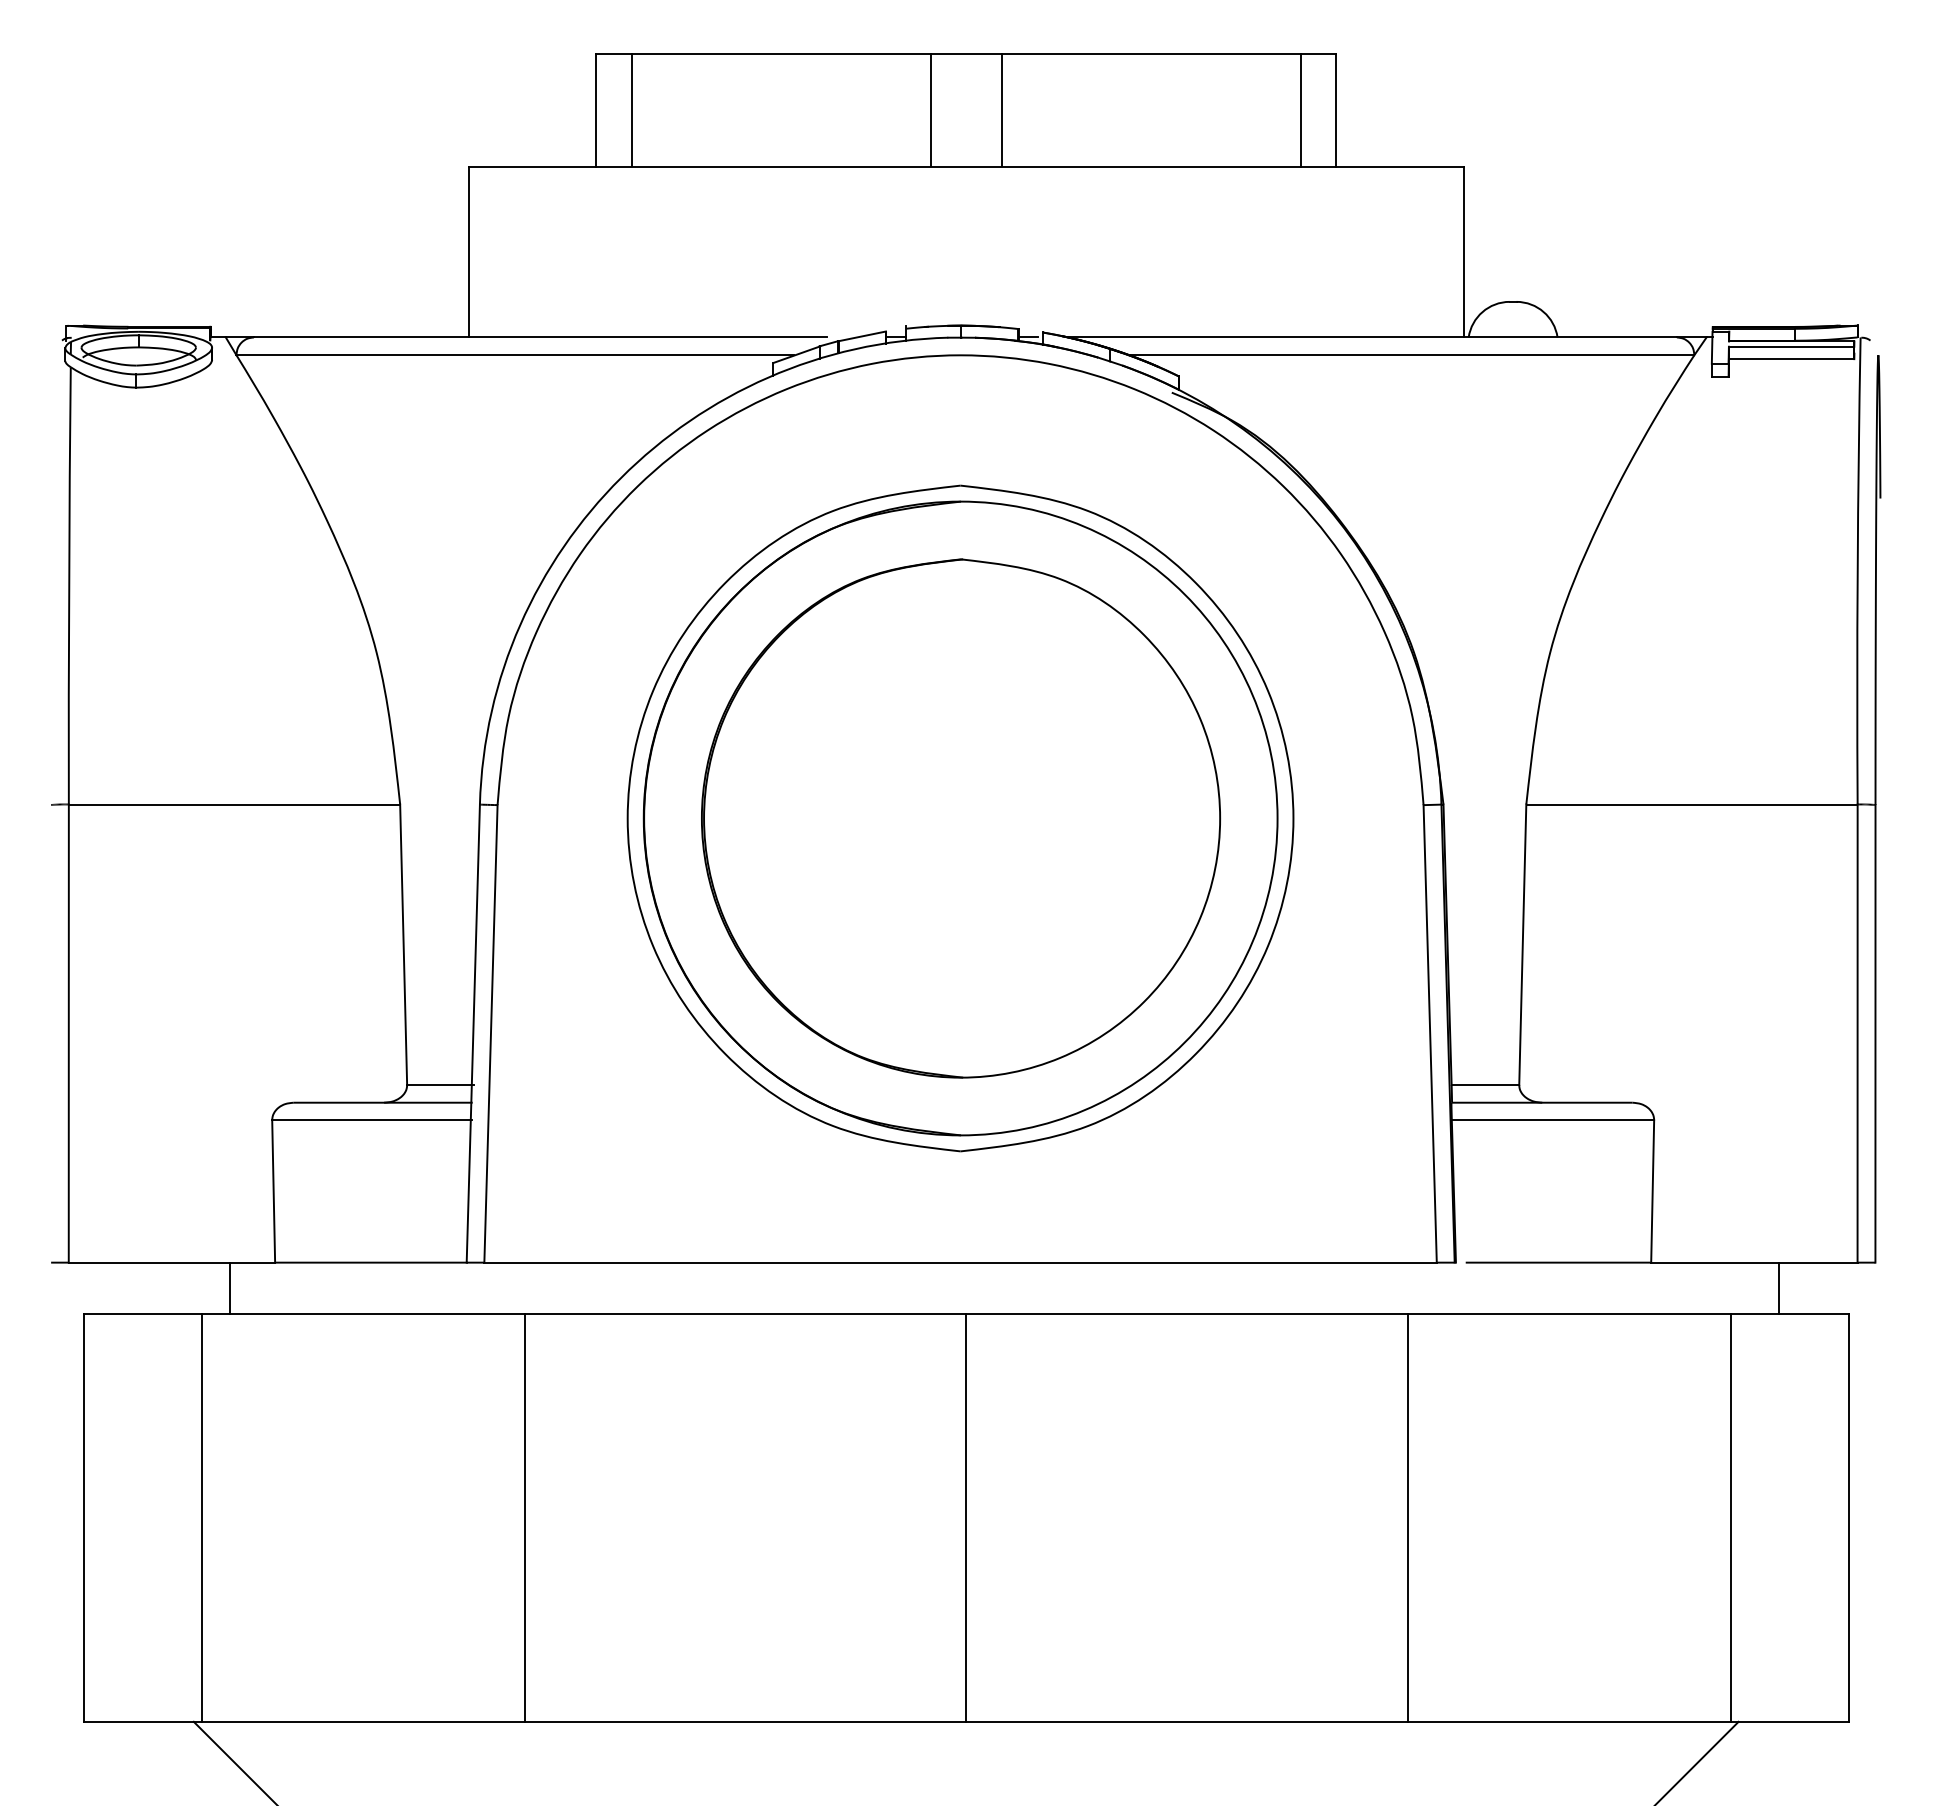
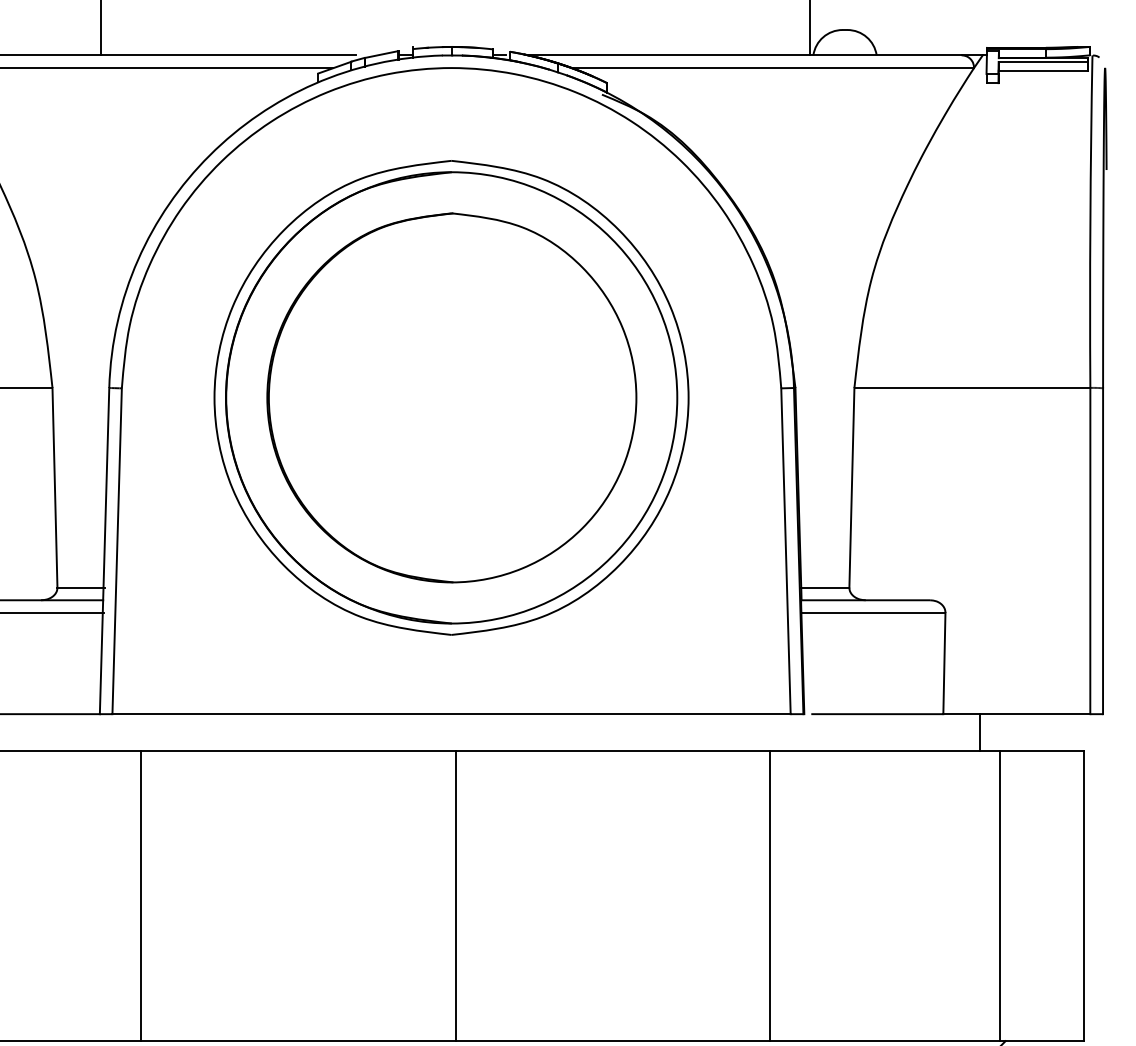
line: (1778, 1288) -> (979, 732), moved

